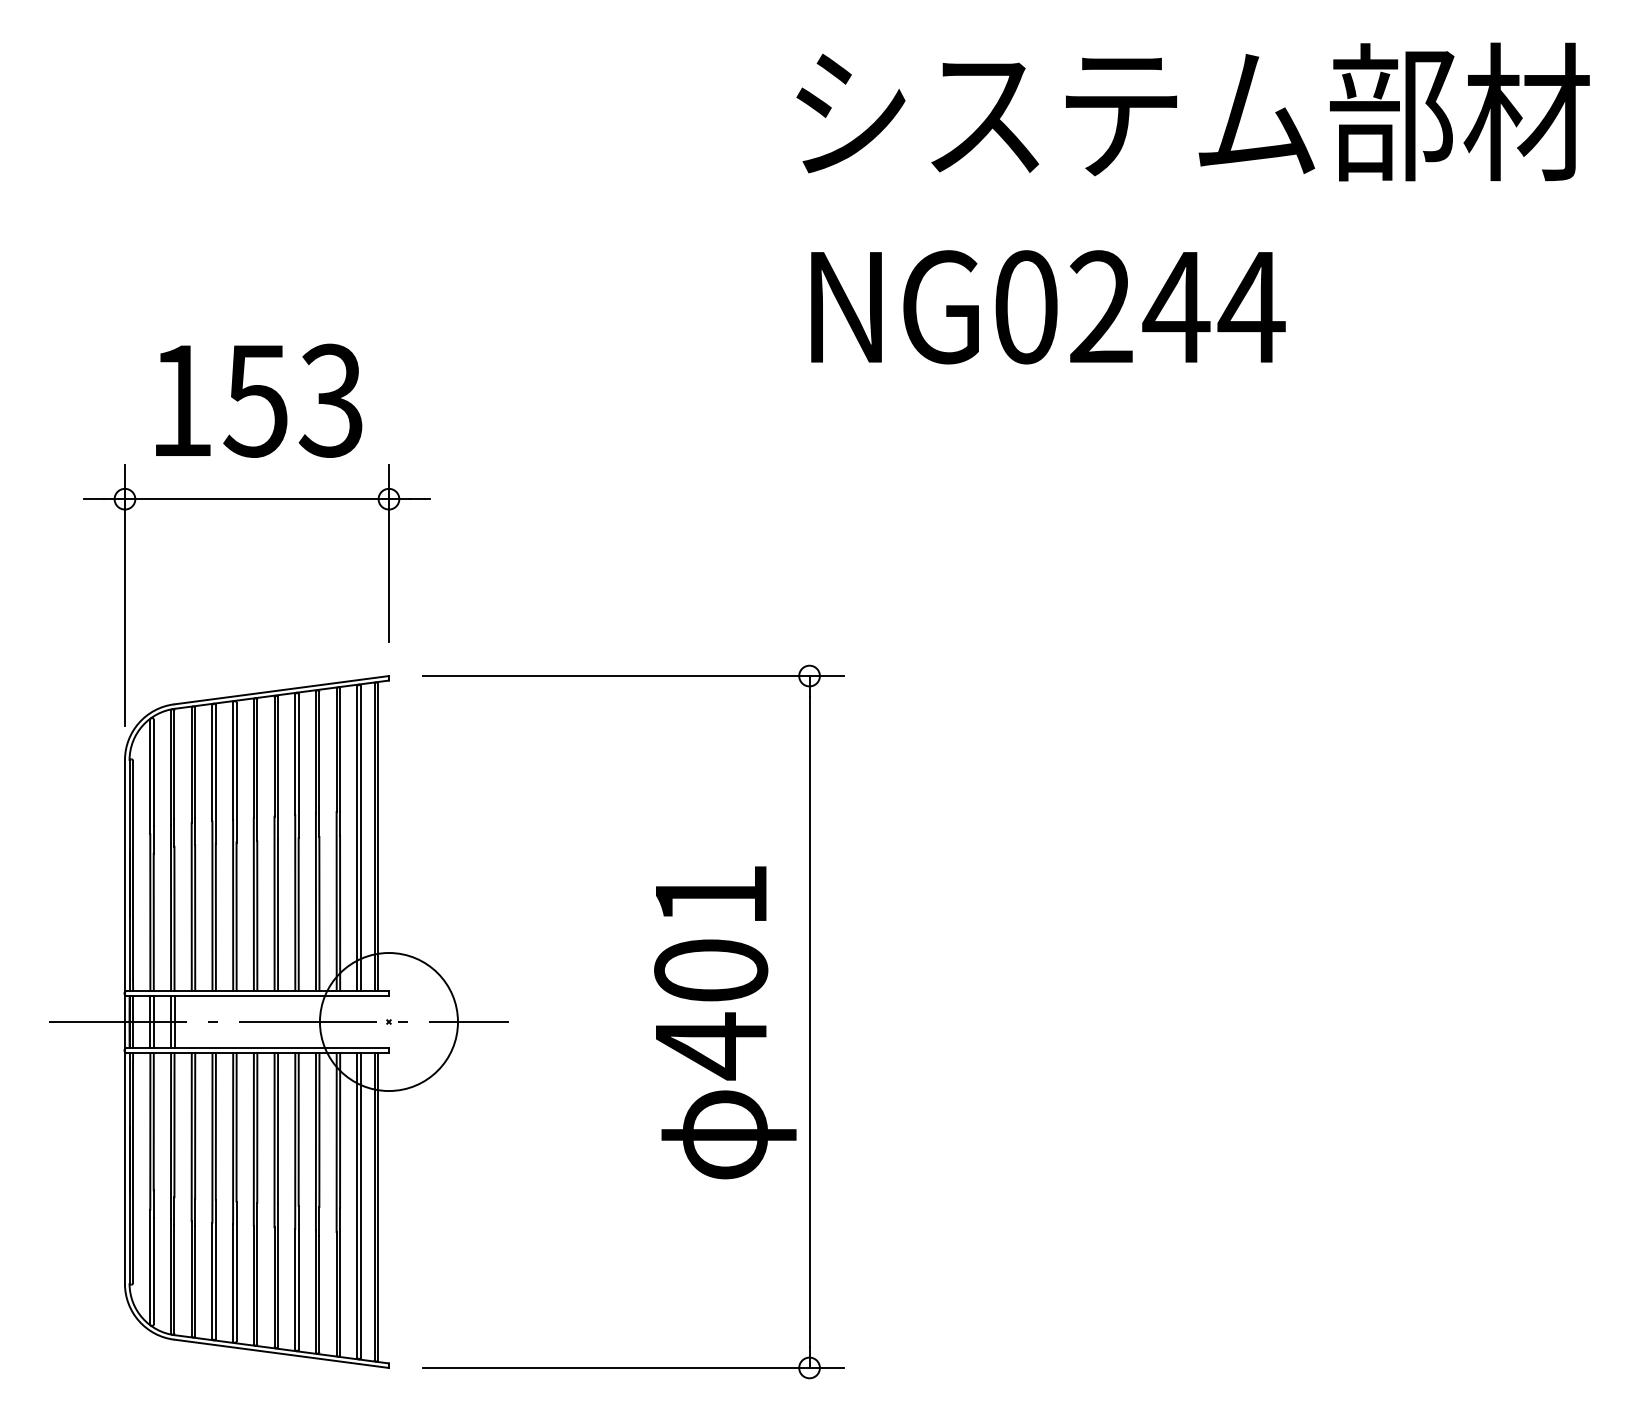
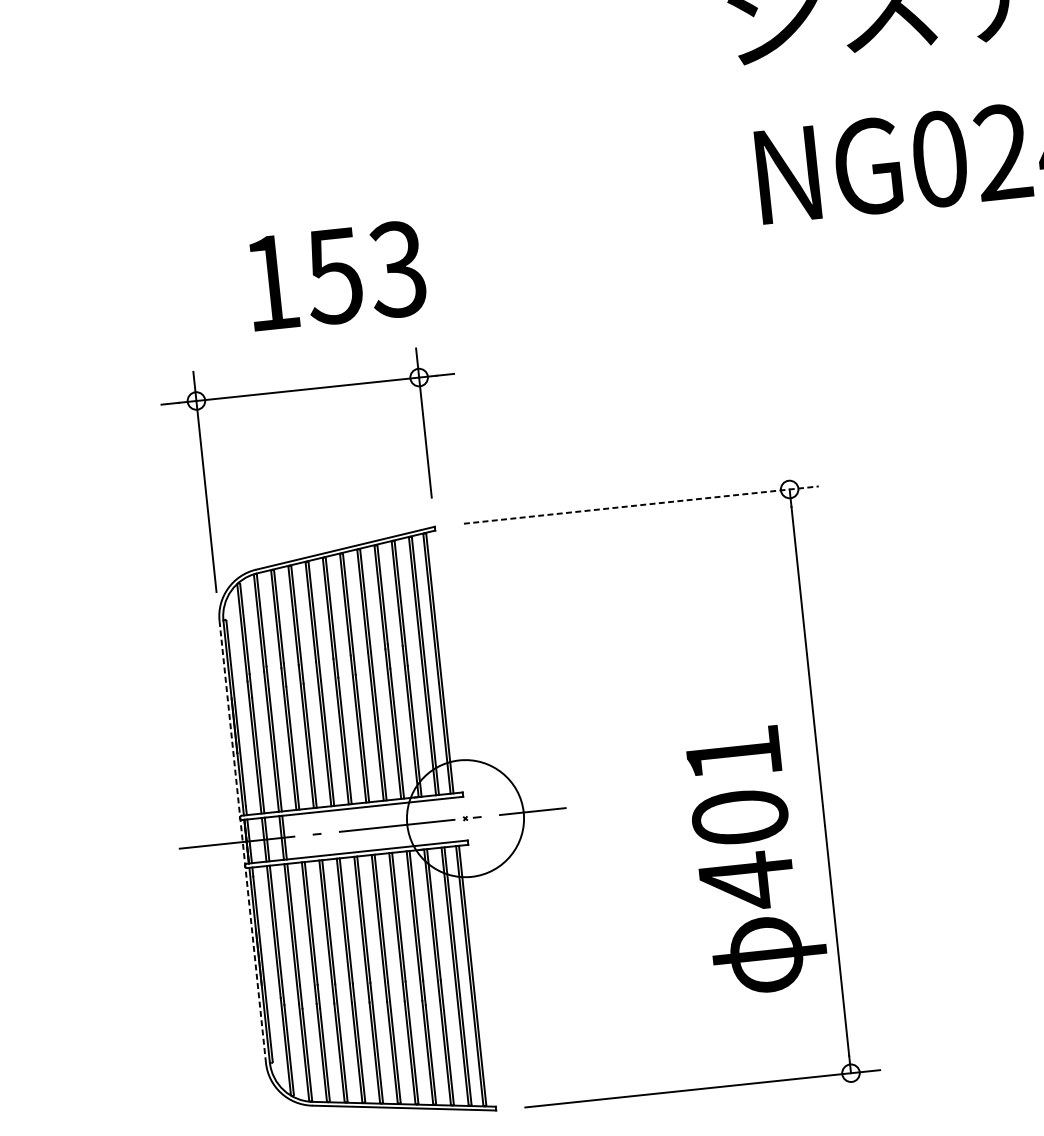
text: (259, 400) -> (337, 275), moved
line: (634, 676) -> (642, 505), solid -> dashed
line: (124, 1022) -> (242, 842), solid -> dashed
text: (725, 1022) -> (756, 860), moved

